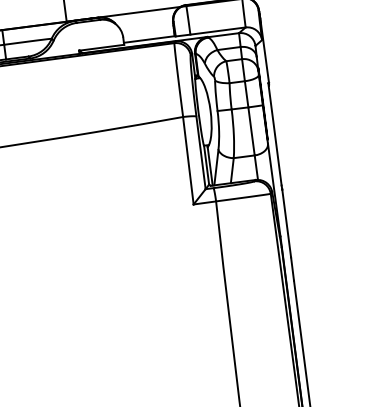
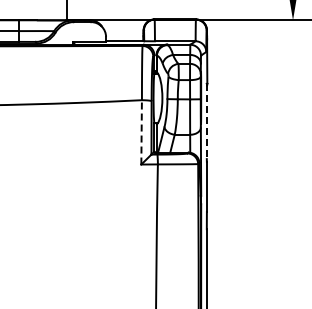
line: (274, 134) -> (206, 121), solid -> dashed
line: (188, 159) -> (141, 131), solid -> dashed

